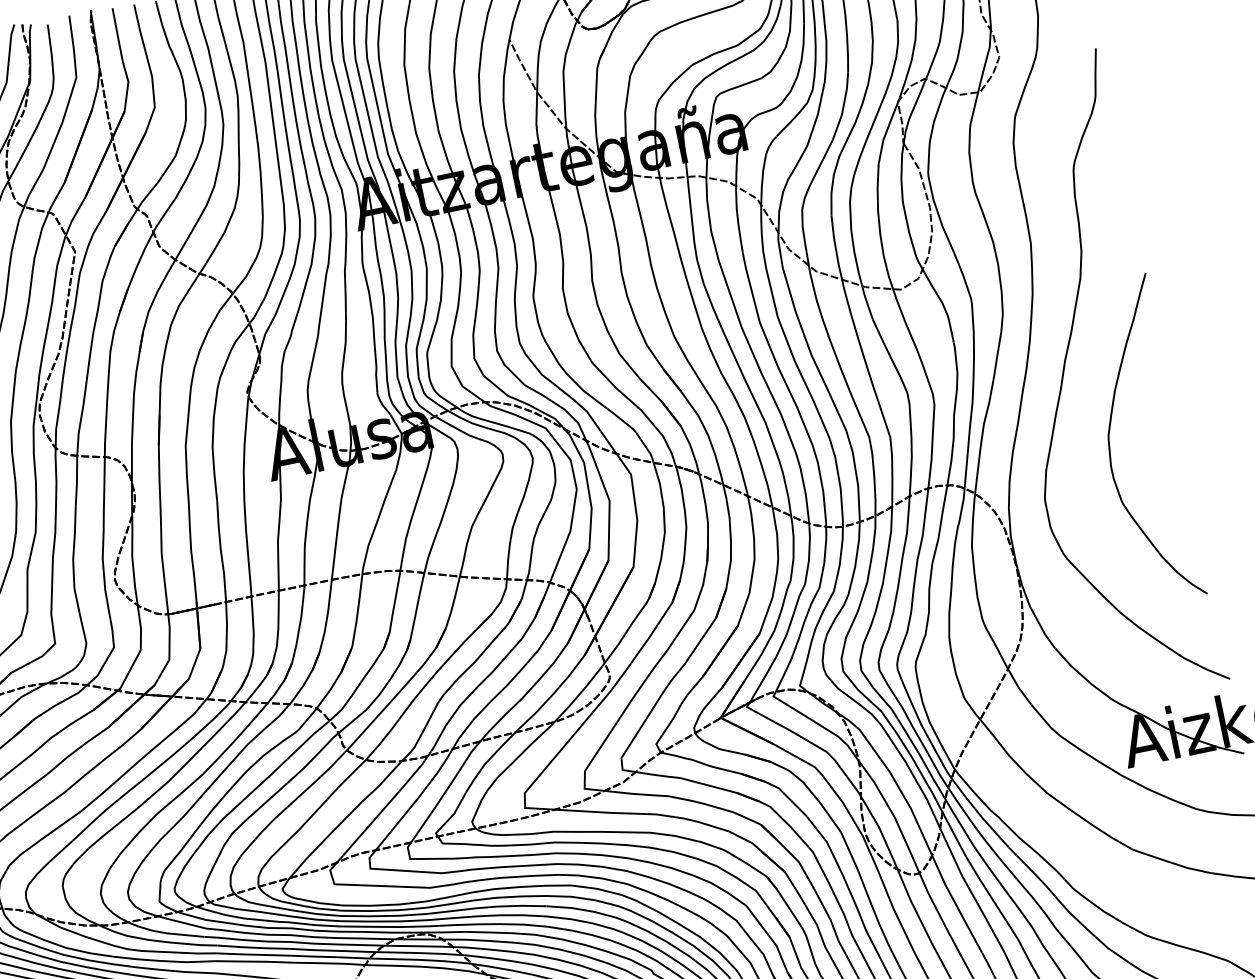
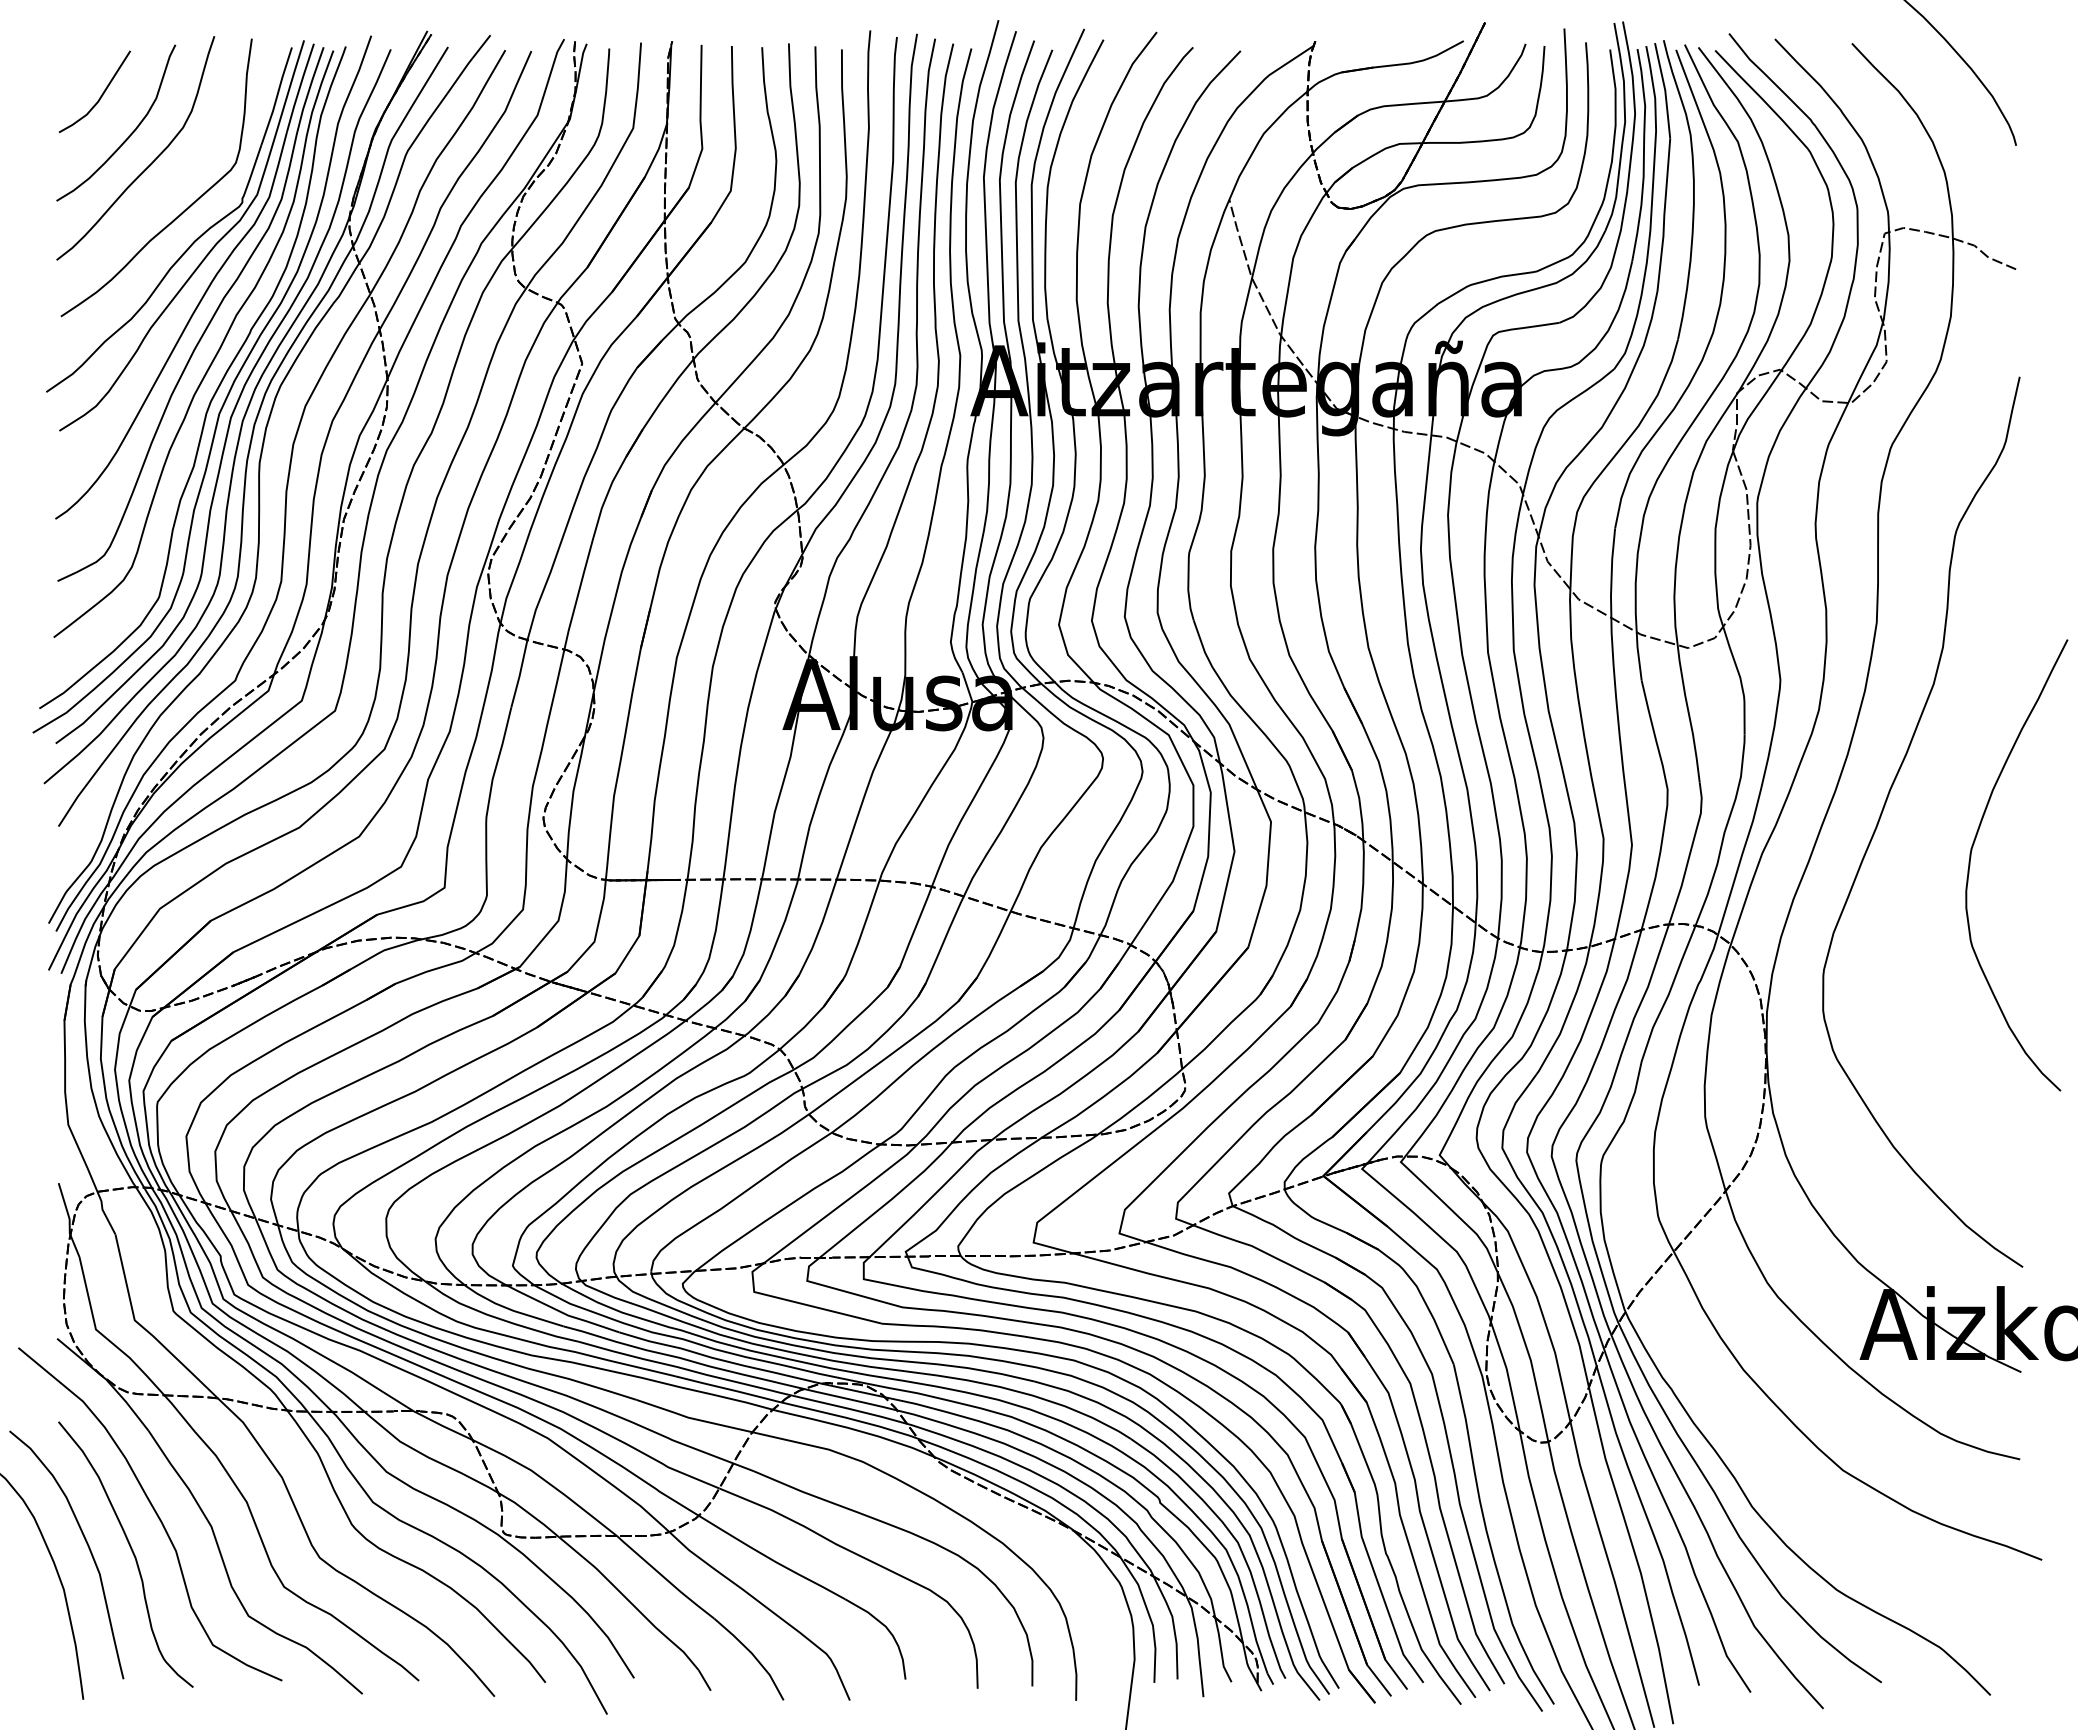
curve: (1109, 441) -> (1971, 857), moved

